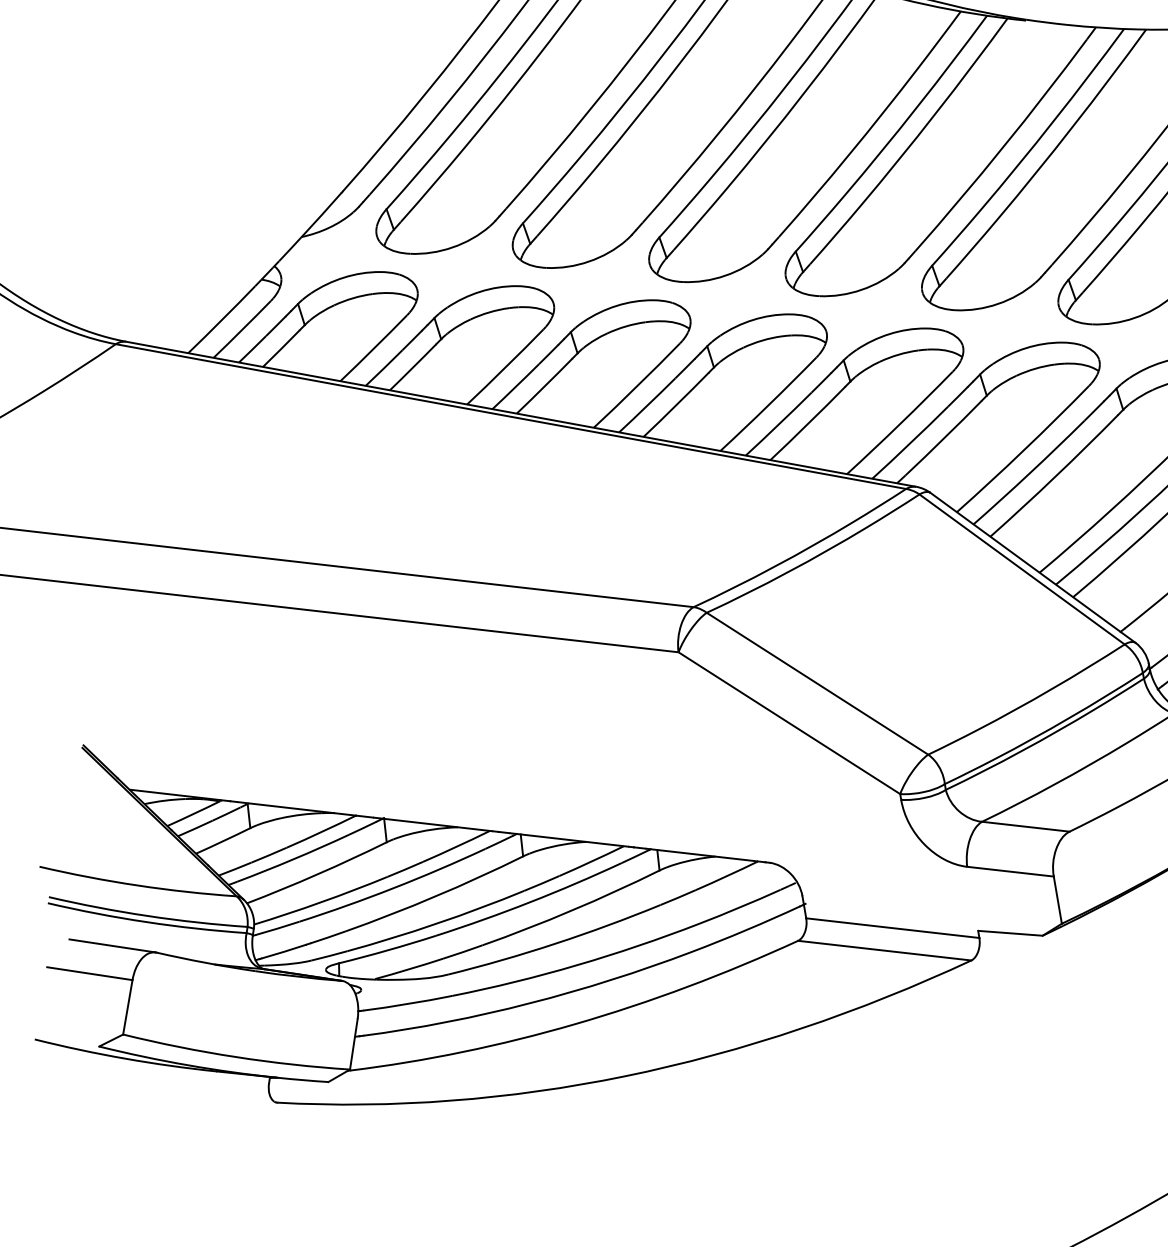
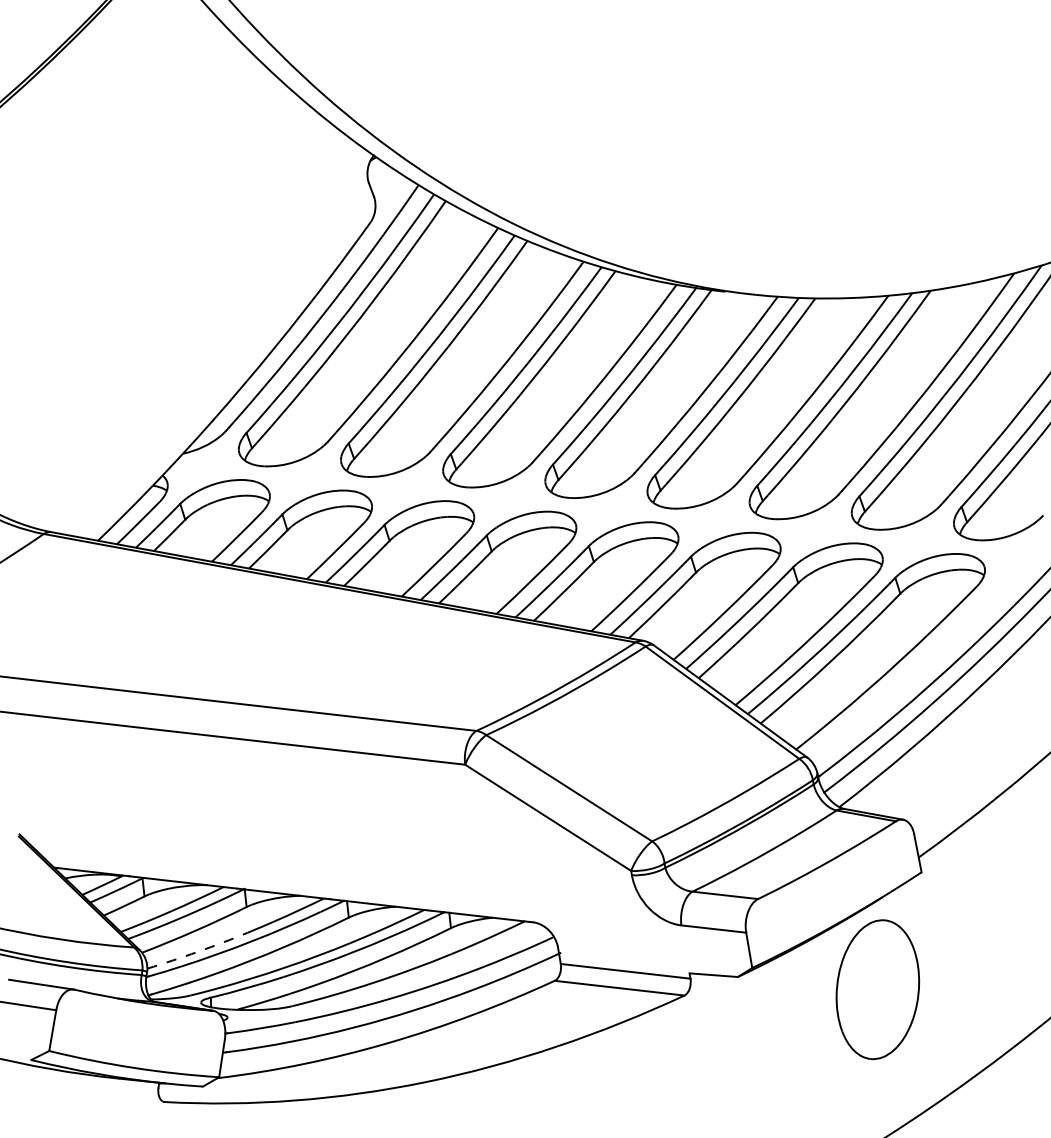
arc: (321, 901) -> (197, 951), solid -> dashed

